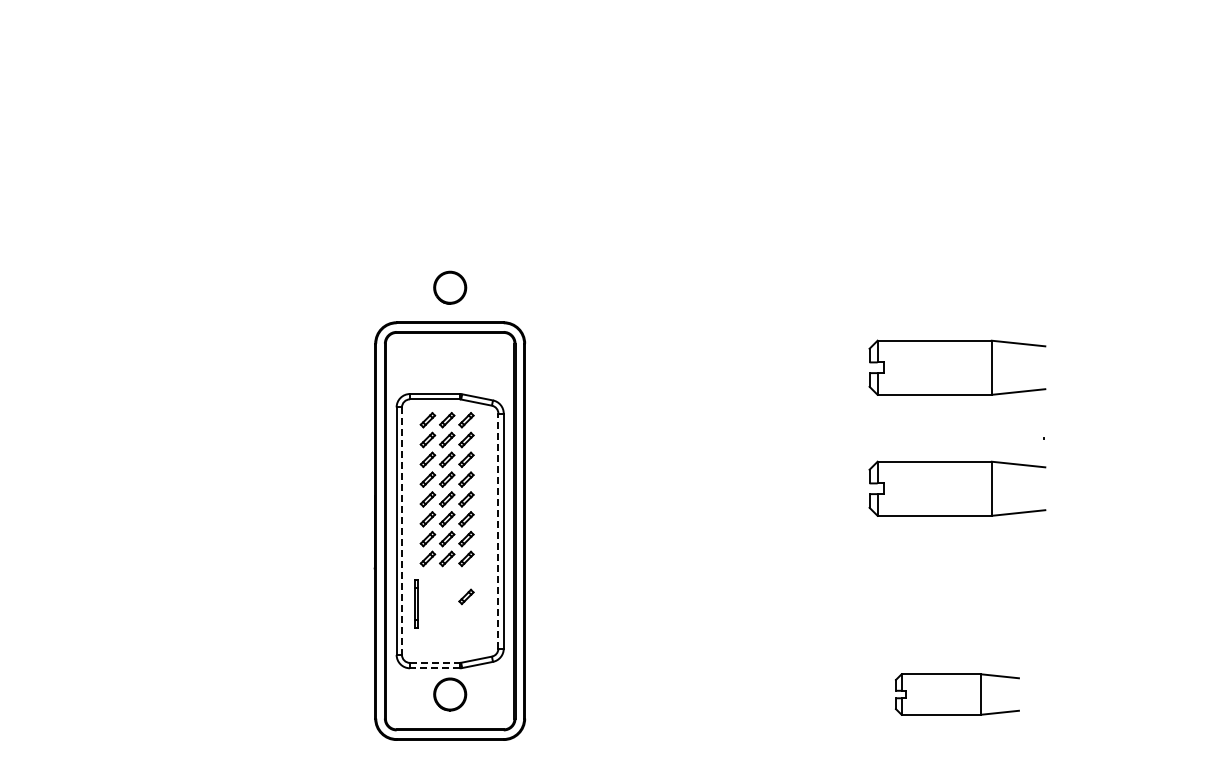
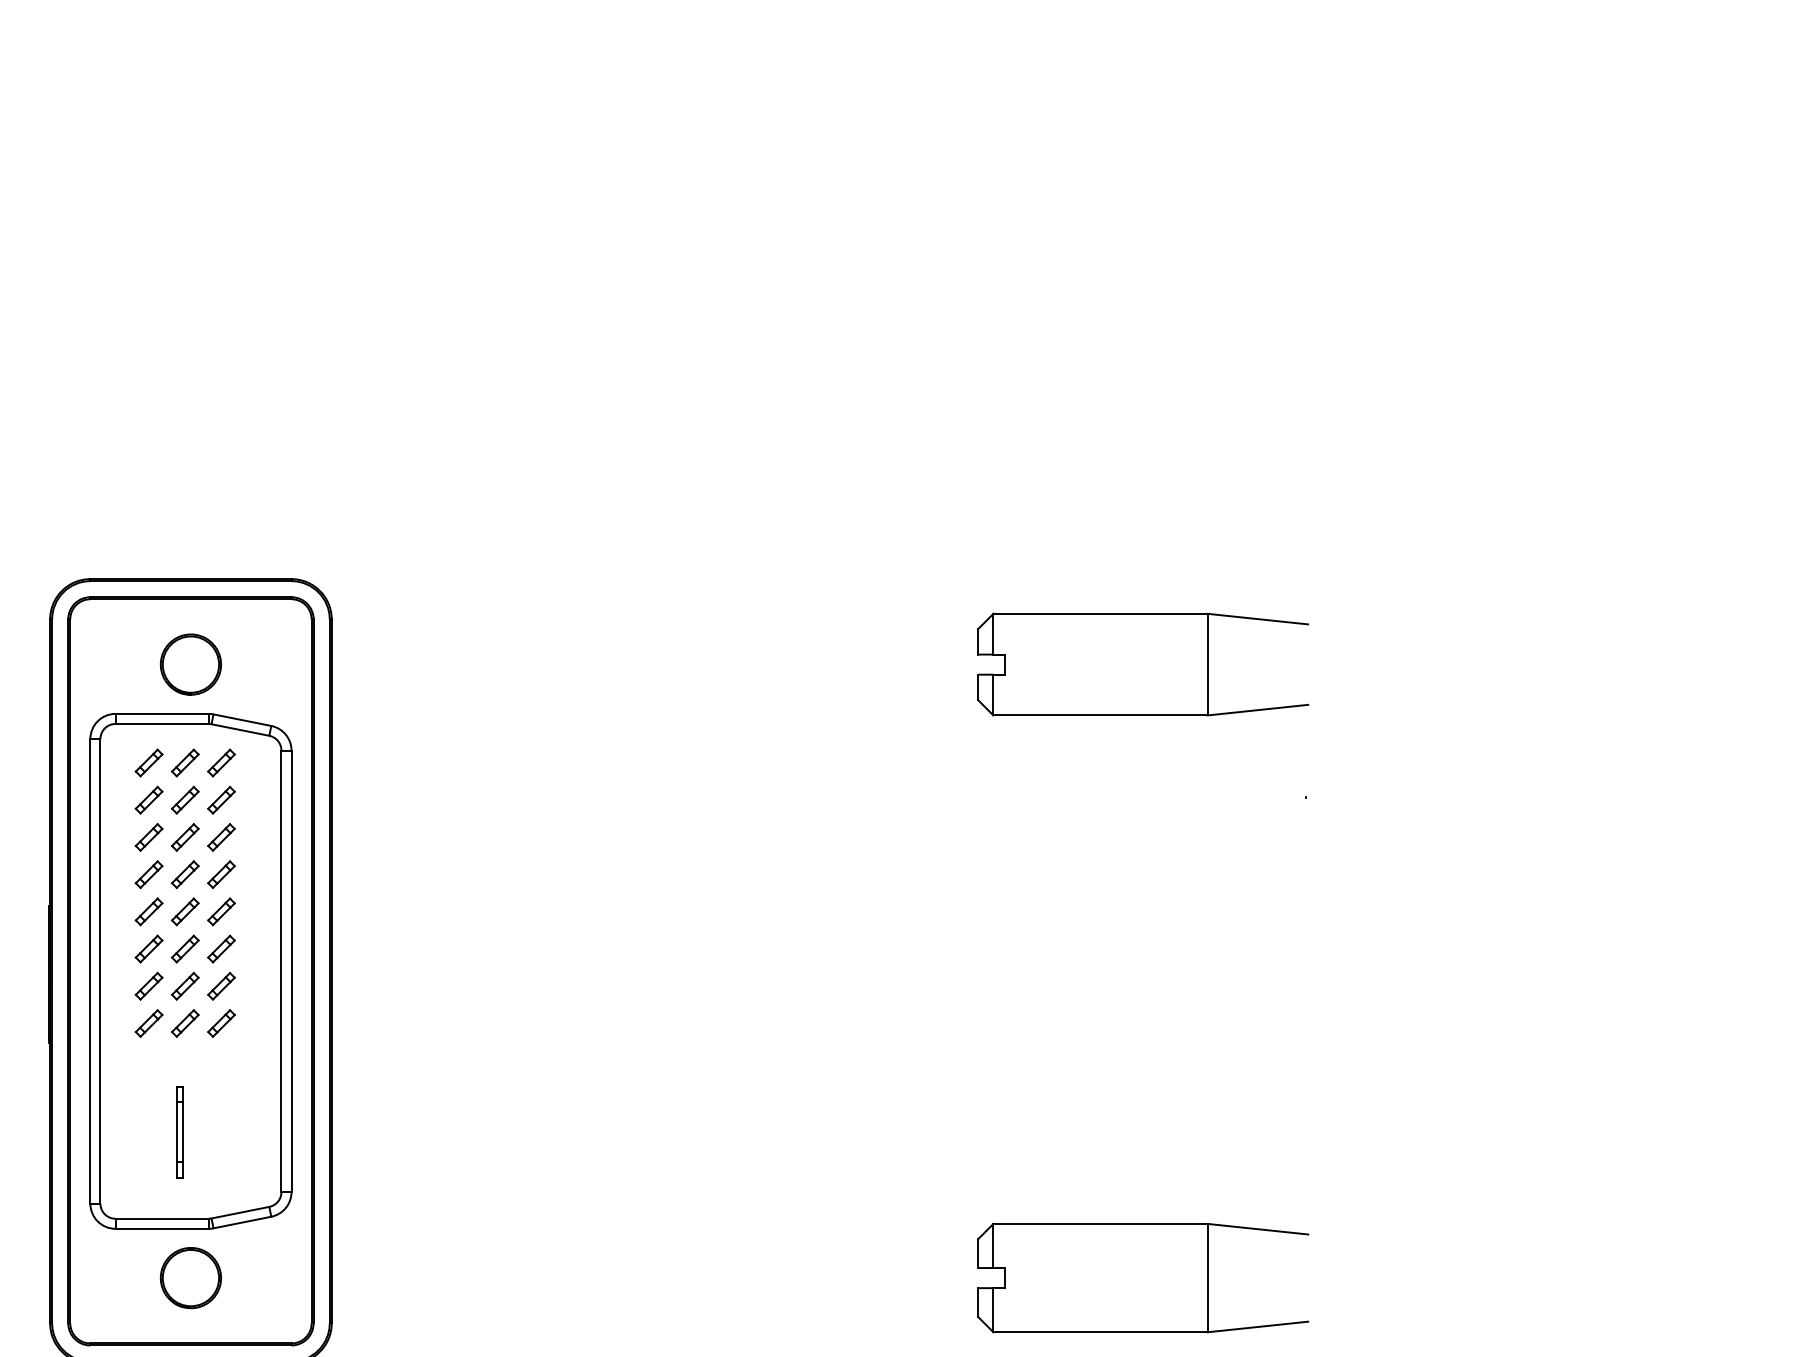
part: (450, 287) -> (191, 664), moved
part: (957, 488) -> (1143, 891), removed
line: (401, 531) -> (99, 971), dashed -> solid
line: (498, 531) -> (281, 971), dashed -> solid
part: (466, 596) -> (221, 1094), removed
line: (415, 603) -> (178, 1131), moved
line: (434, 662) -> (161, 1217), dashed -> solid
line: (434, 668) -> (161, 1229), dashed -> solid
part: (957, 694) -> (1143, 1278), size x1.43

